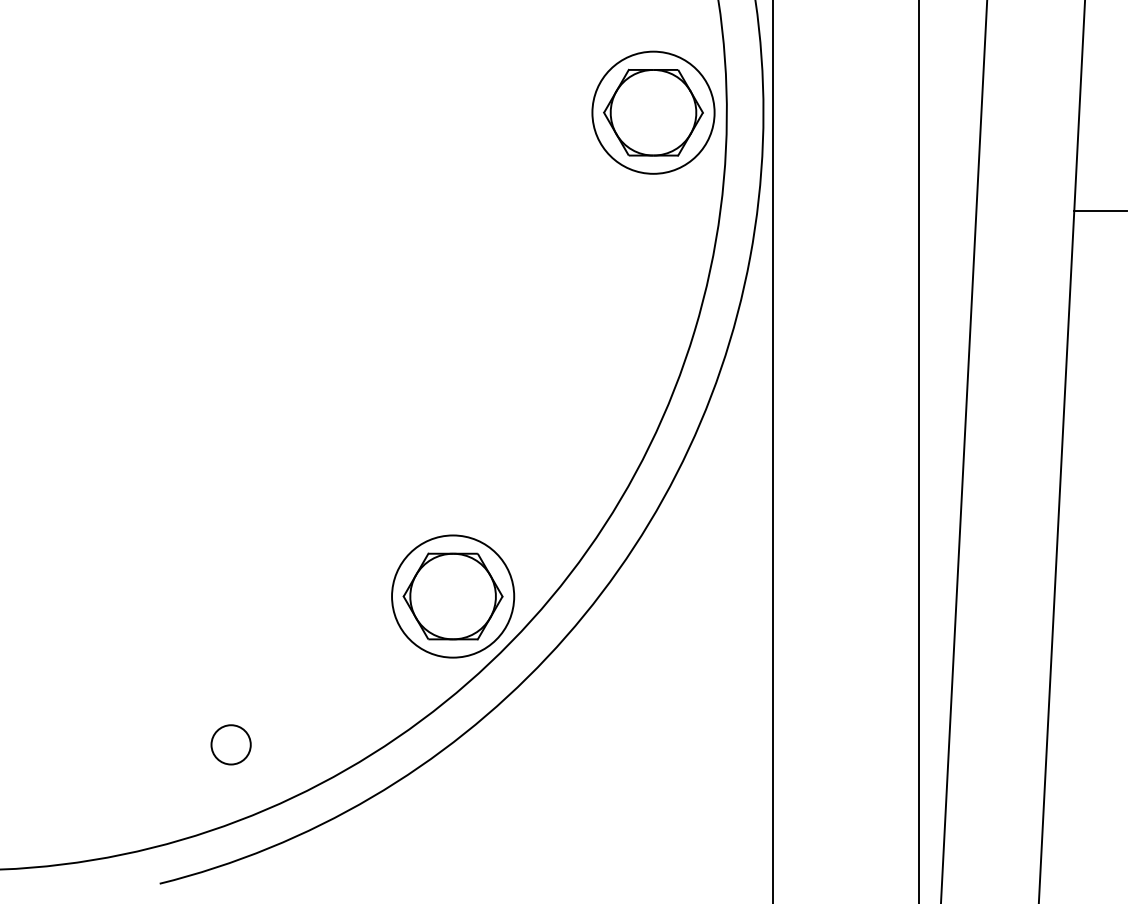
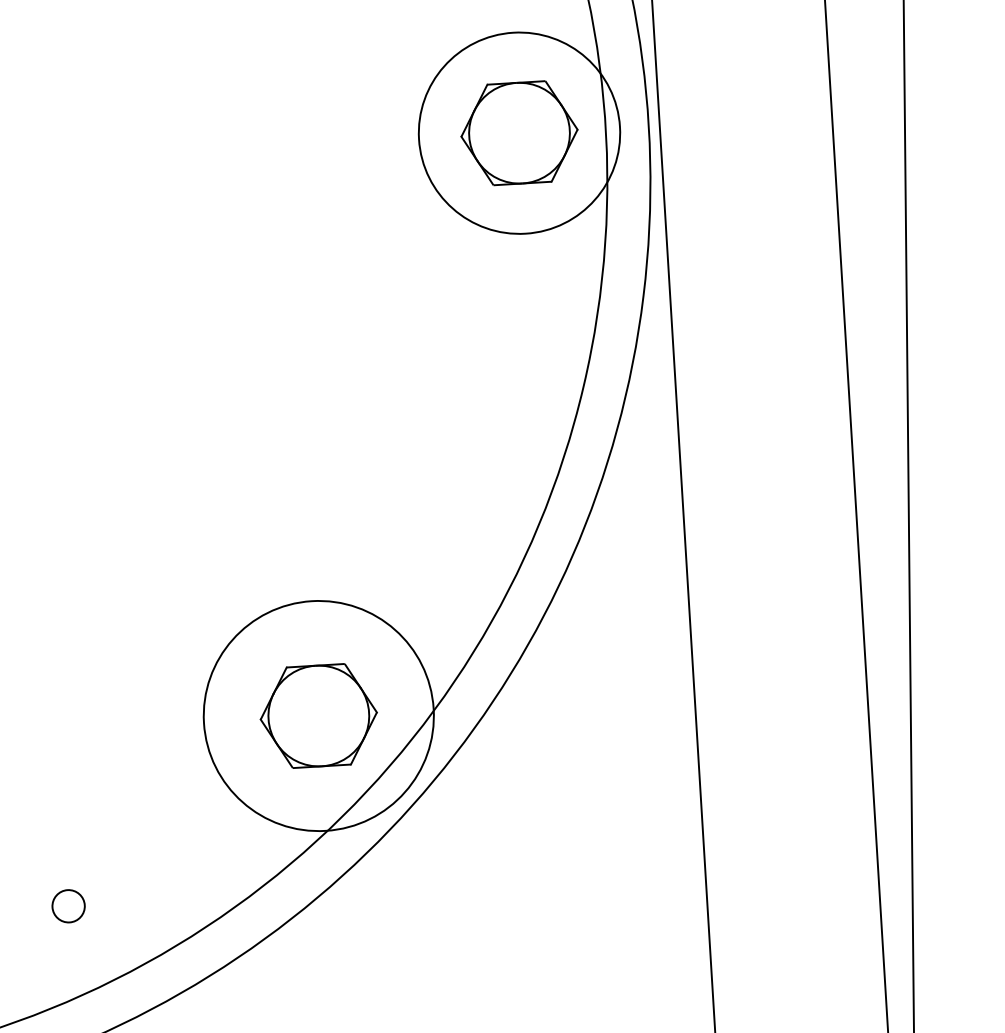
circle: (653, 112) -> (519, 132), size x1.4
circle: (453, 596) -> (319, 715), size x1.6
circle: (230, 744) -> (67, 905), size x0.7

